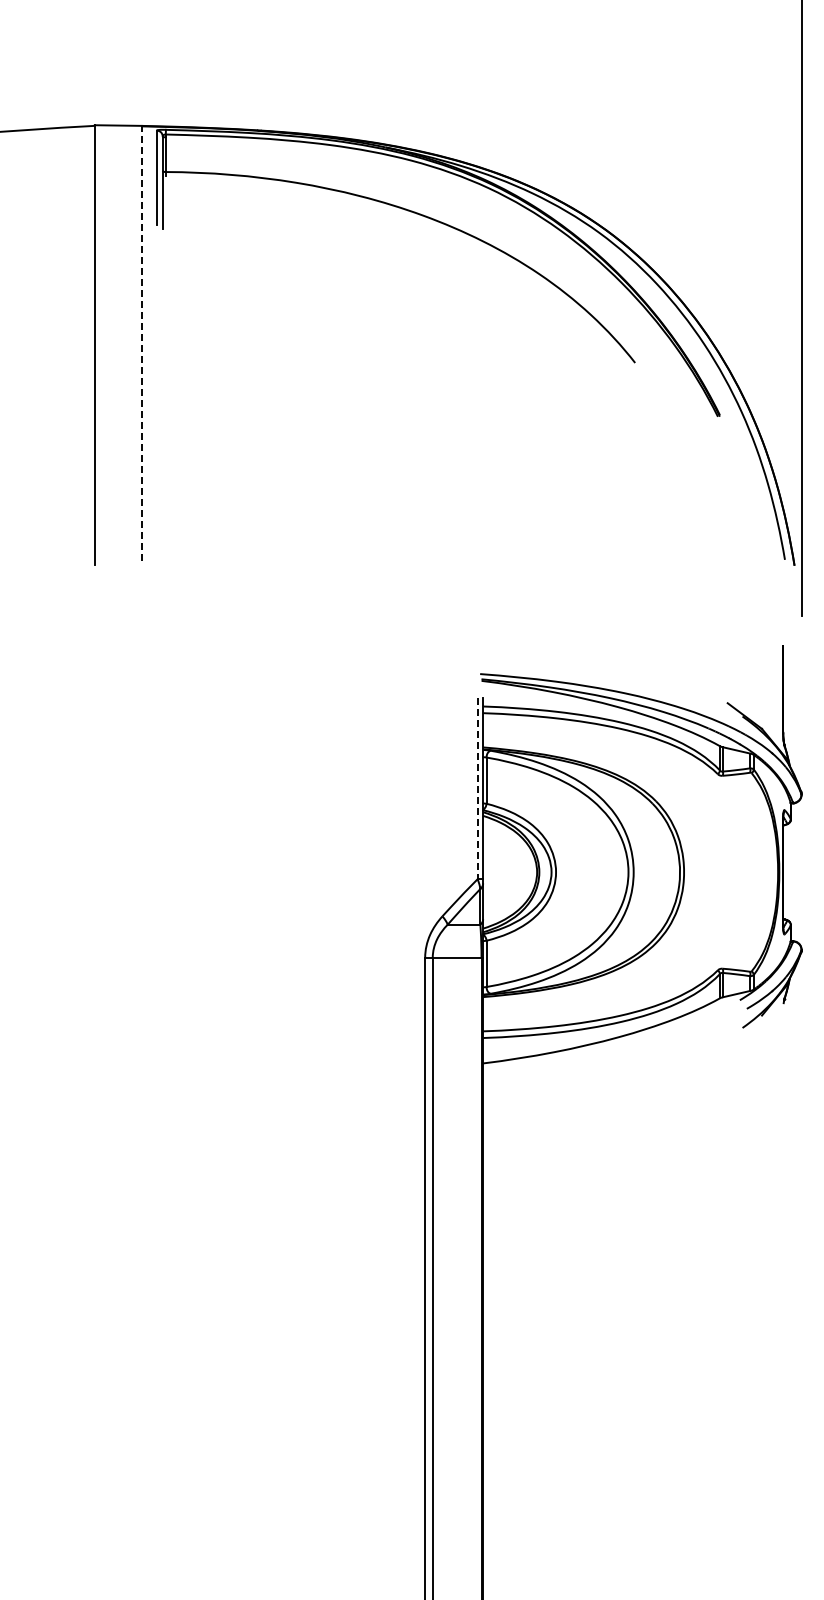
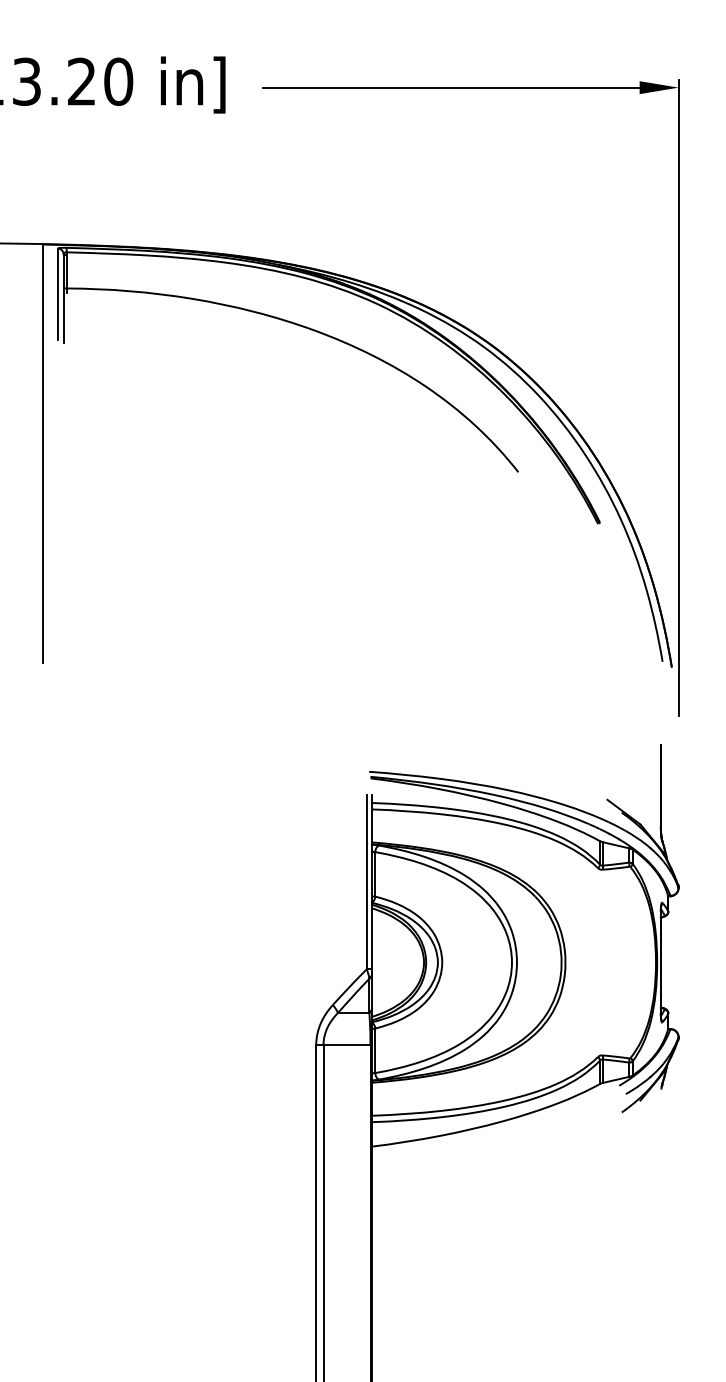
line: (141, 343) -> (43, 453), dashed -> solid
line: (477, 788) -> (366, 881), dashed -> solid

